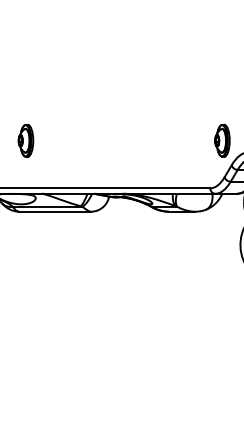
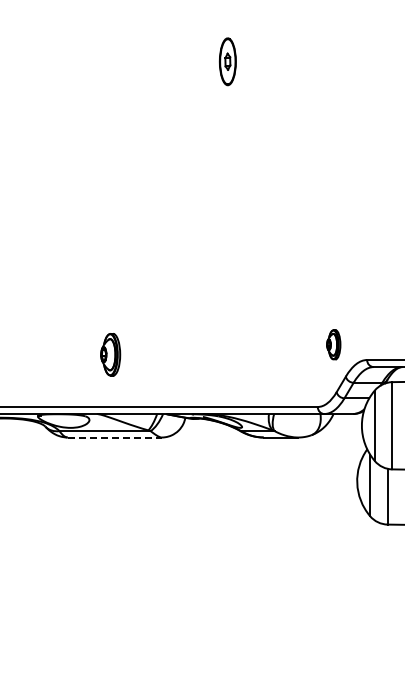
part: (25, 140) -> (110, 354), moved
part: (222, 140) -> (333, 344), size x0.7
line: (55, 211) -> (115, 437), solid -> dashed

